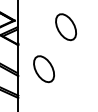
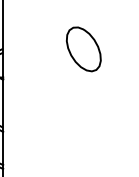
part: (43, 69) -> (45, 120), removed

